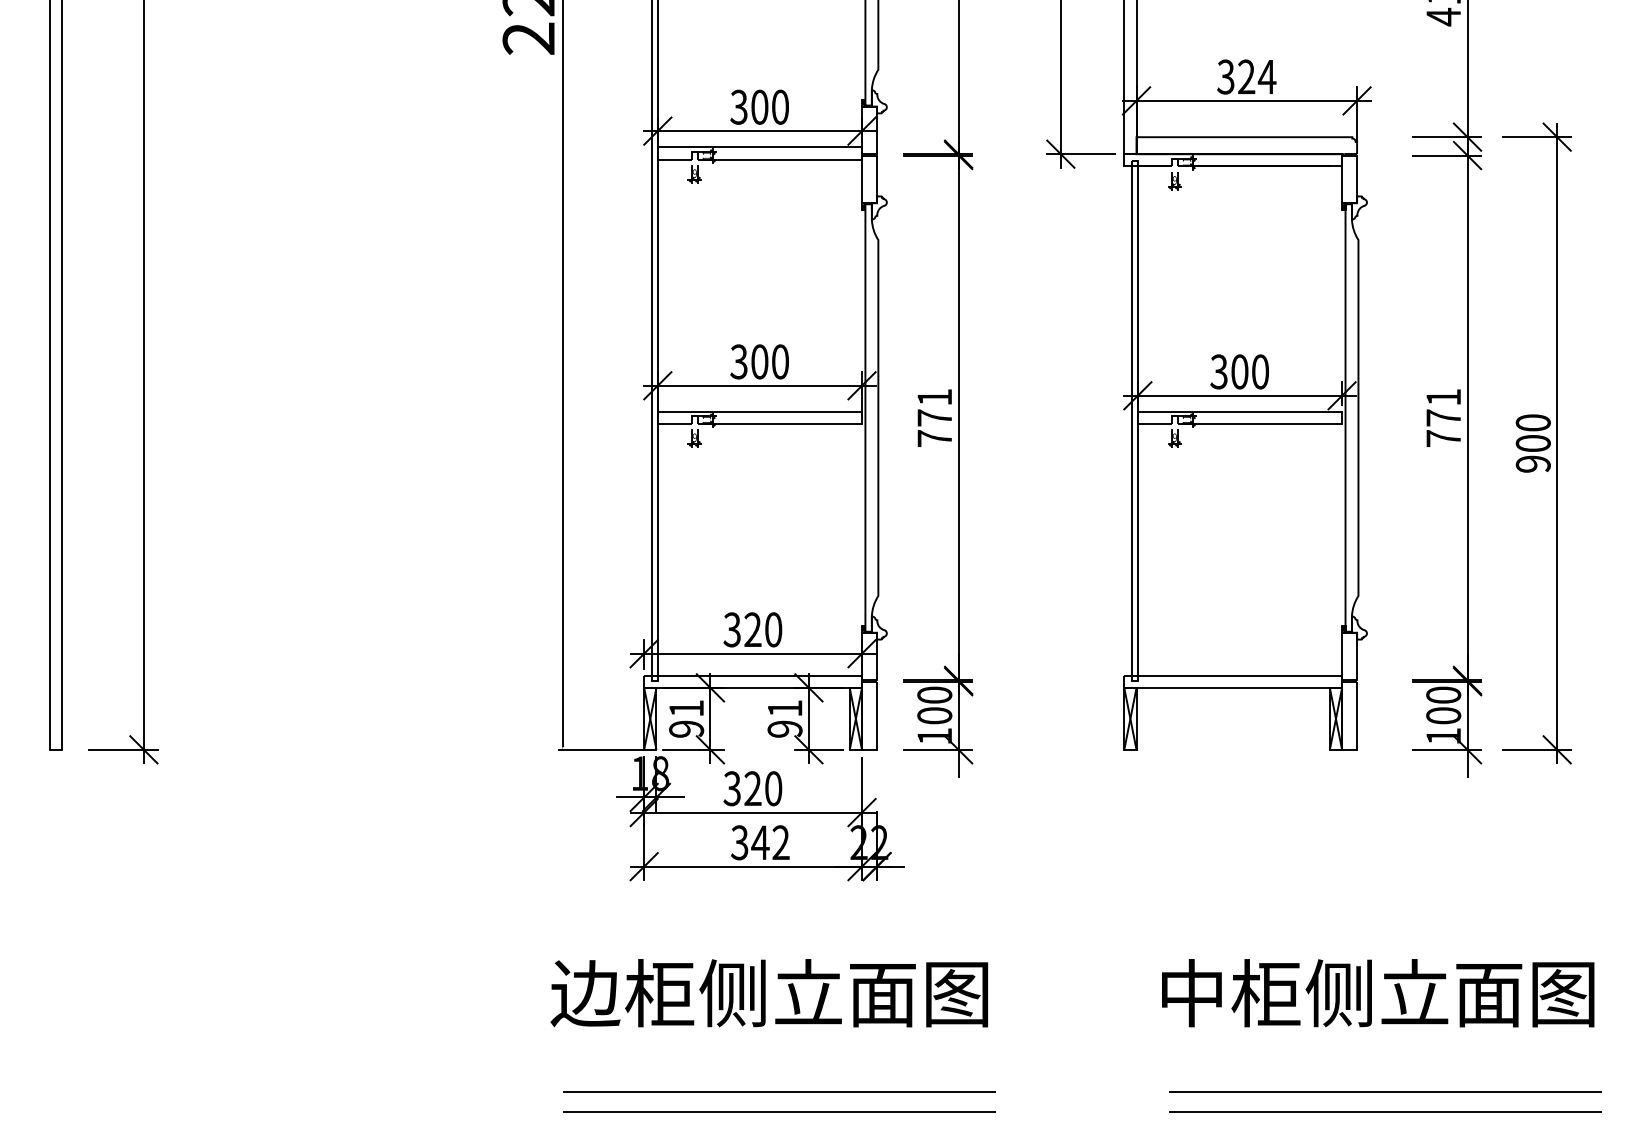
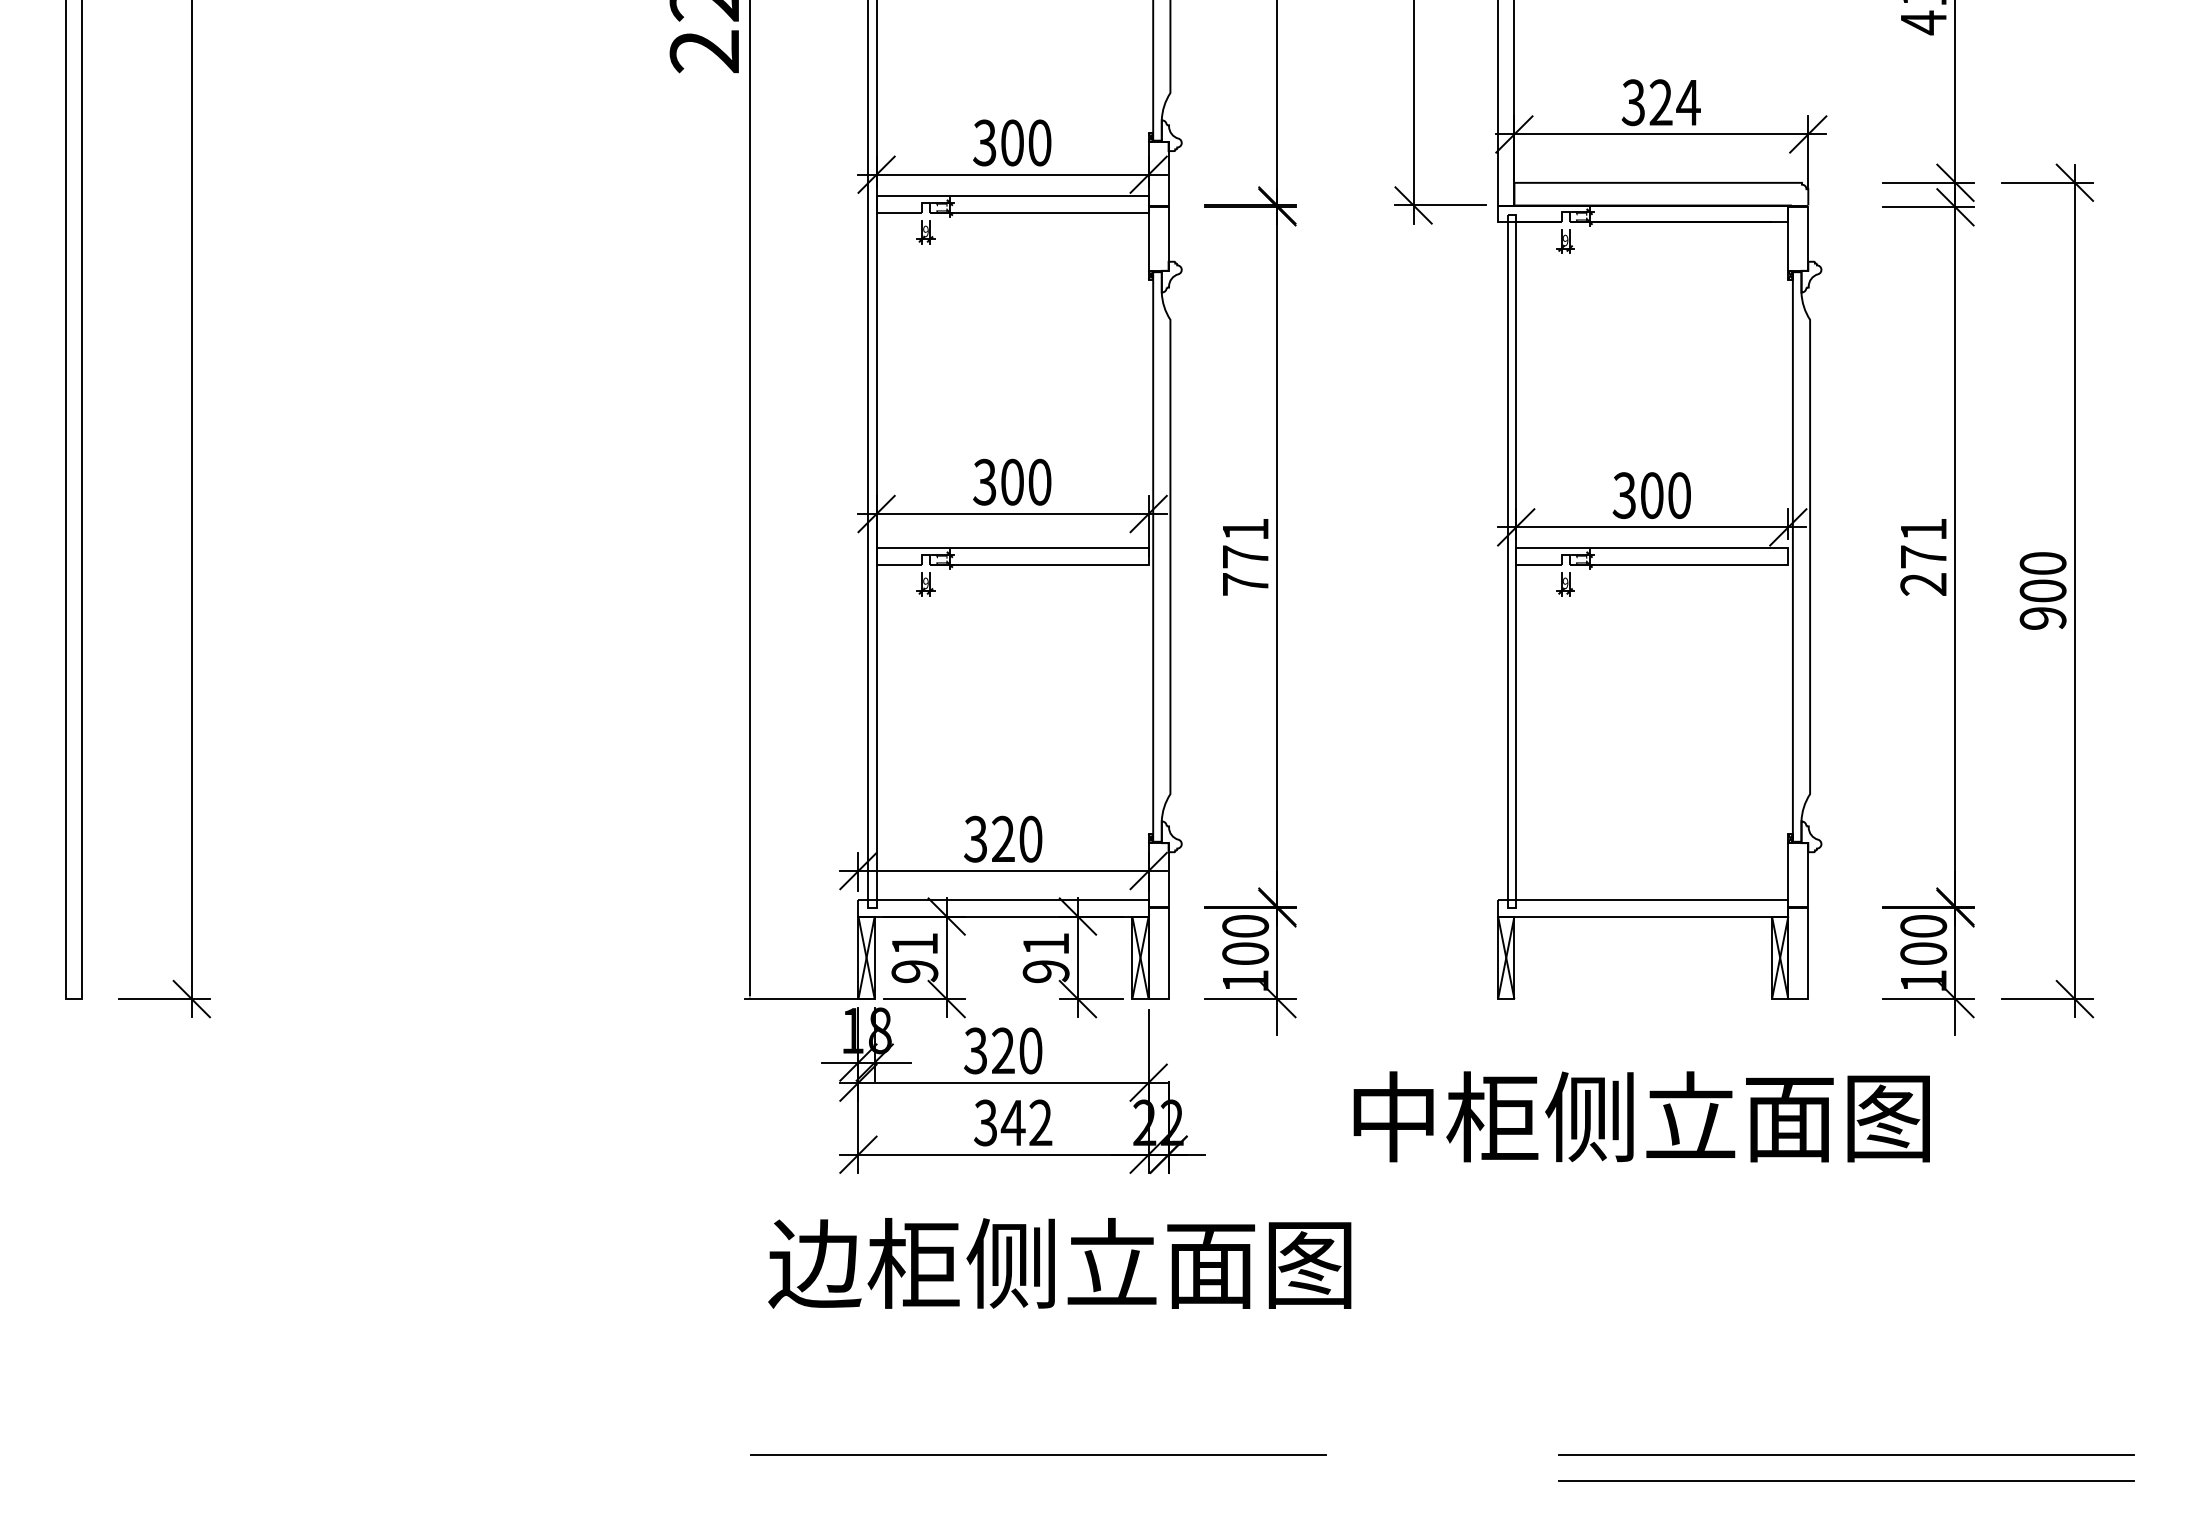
text: (1443, 438) -> (1923, 584), 771 -> 271
text: (769, 993) -> (1060, 1263), moved
text: (1378, 993) -> (1642, 1117), moved
line: (779, 1111) -> (1038, 1480), removed

